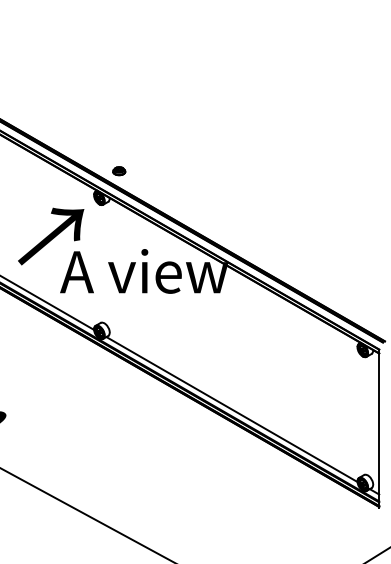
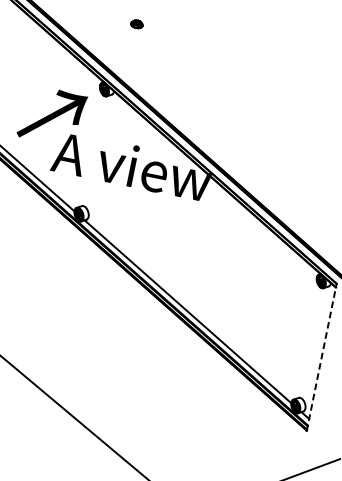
part: (119, 171) -> (137, 24), moved
line: (379, 428) -> (321, 357), solid -> dashed

